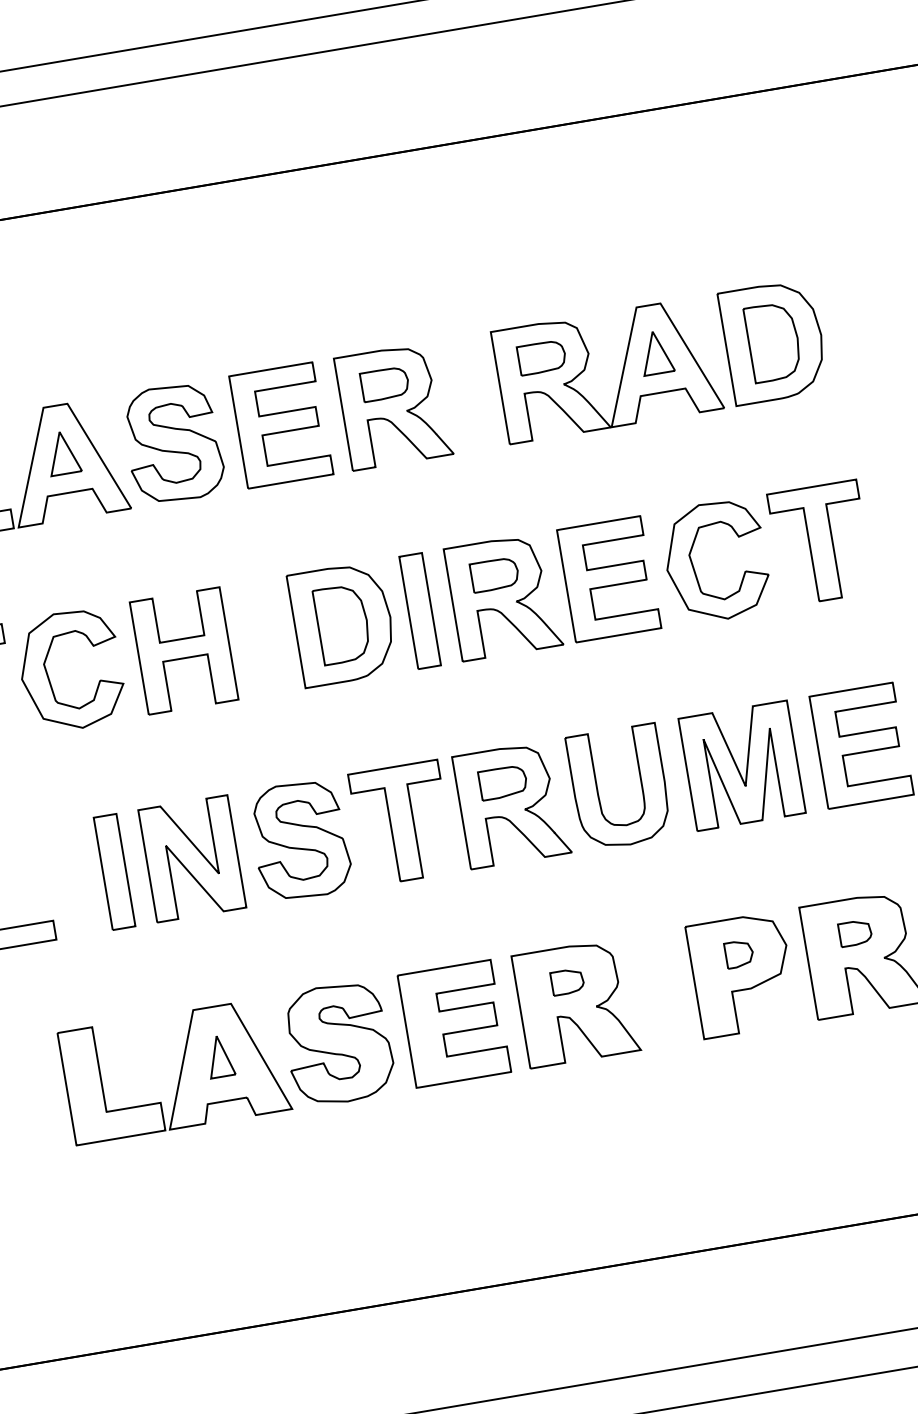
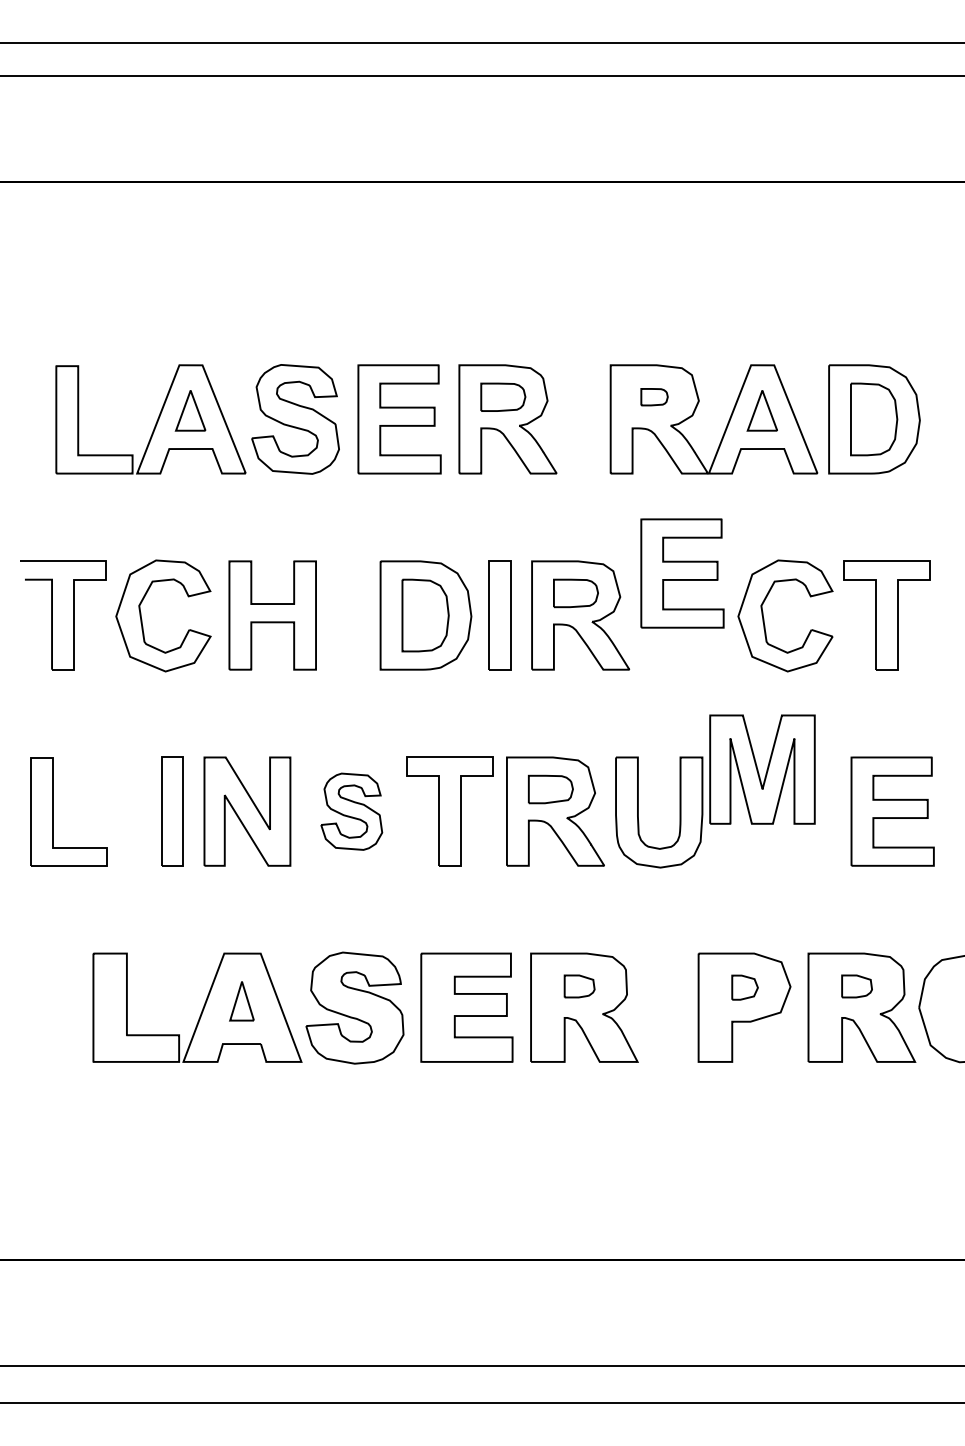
part: (541, 356) -> (654, 396), size x0.6
part: (609, 579) -> (682, 573), moved
part: (742, 765) -> (762, 769), moved
part: (300, 840) -> (351, 811), size x0.7

